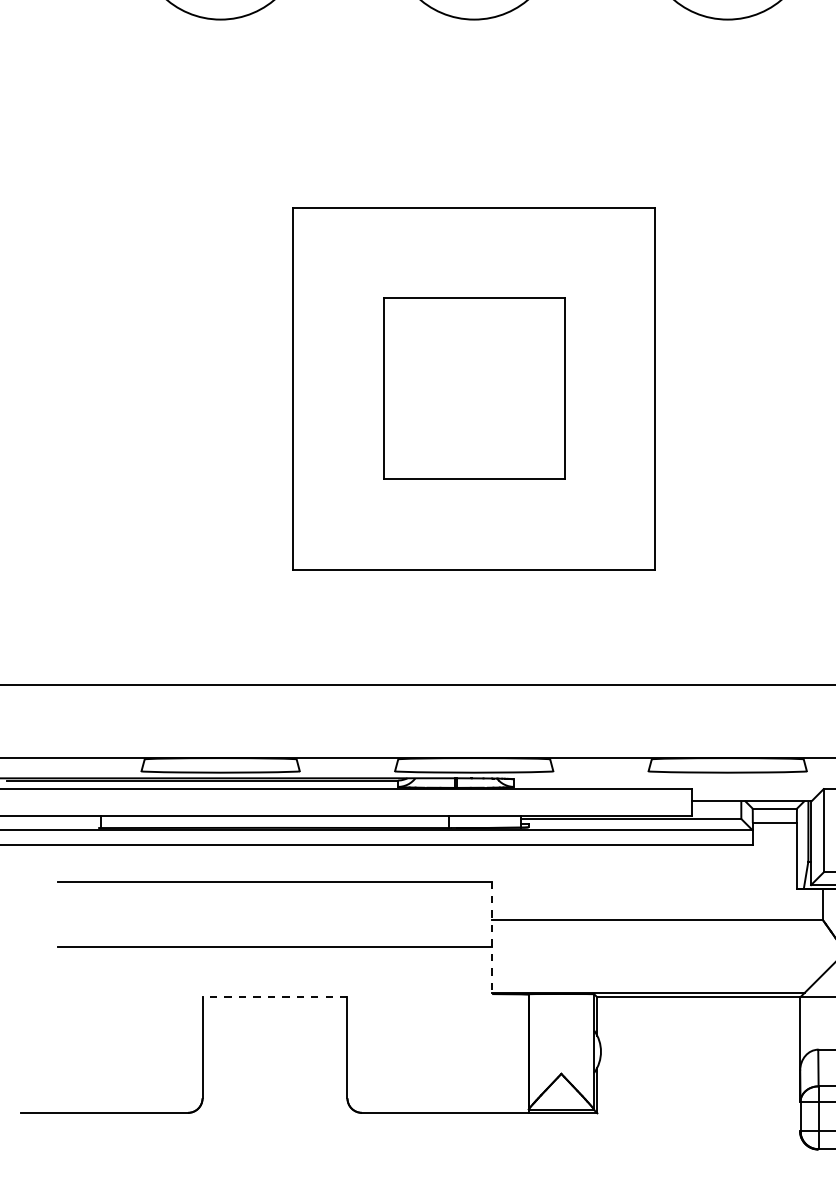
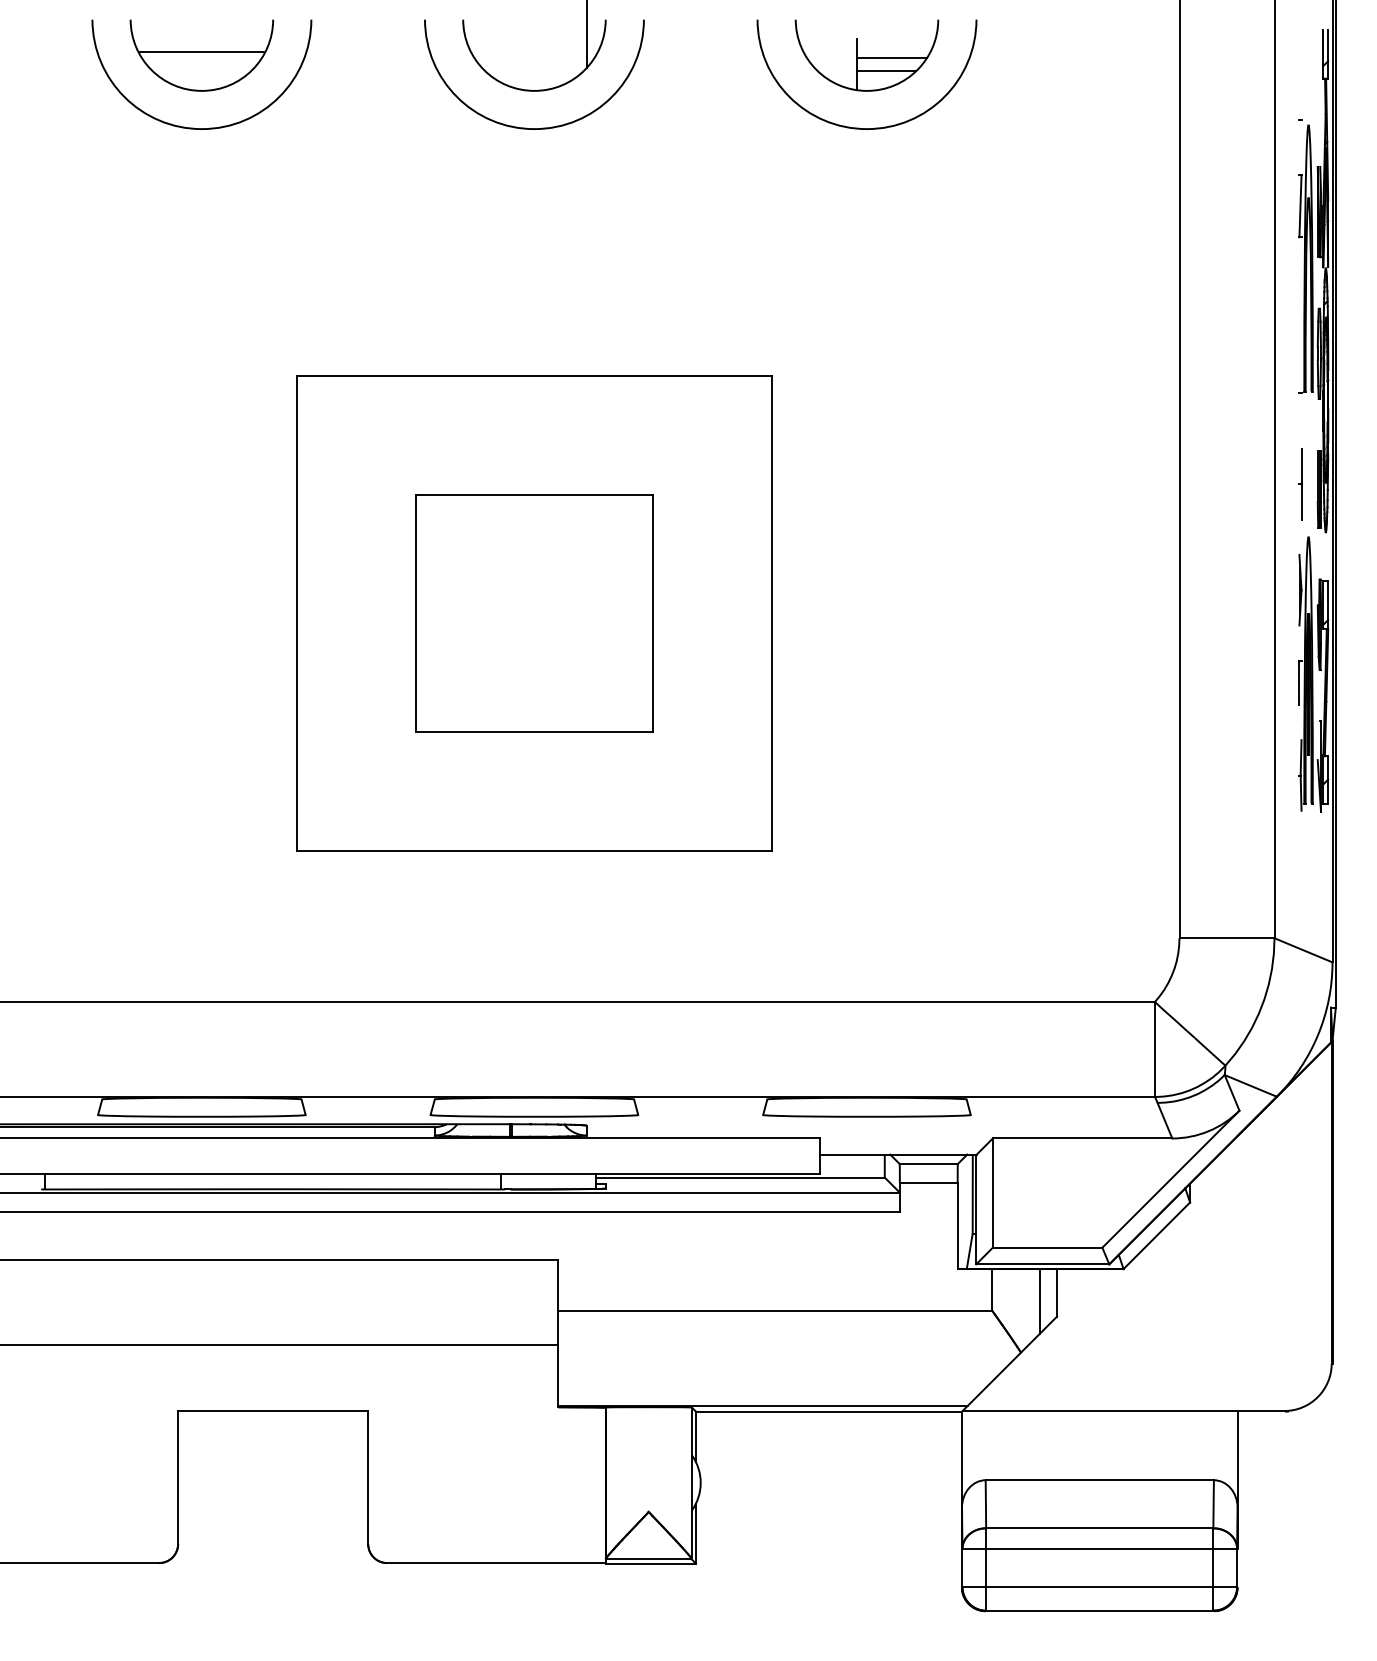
line: (492, 937) -> (558, 1333), dashed -> solid
line: (274, 997) -> (272, 1411), dashed -> solid

